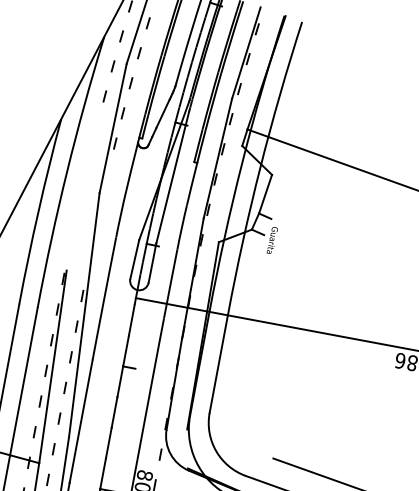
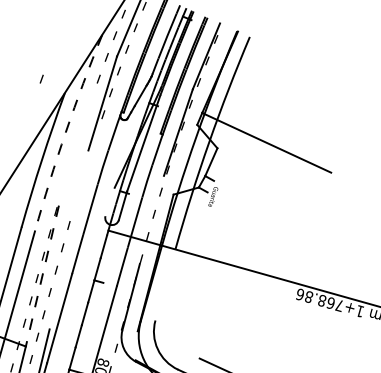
line: (28, 102) -> (41, 78), added
arc: (66, 171) -> (65, 132), solid -> dashed
line: (133, 259) -> (109, 201), removed
line: (192, 278) -> (151, 219), removed
line: (83, 314) -> (68, 239), removed
line: (218, 363) -> (165, 284), removed
line: (53, 367) -> (42, 276), solid -> dashed

